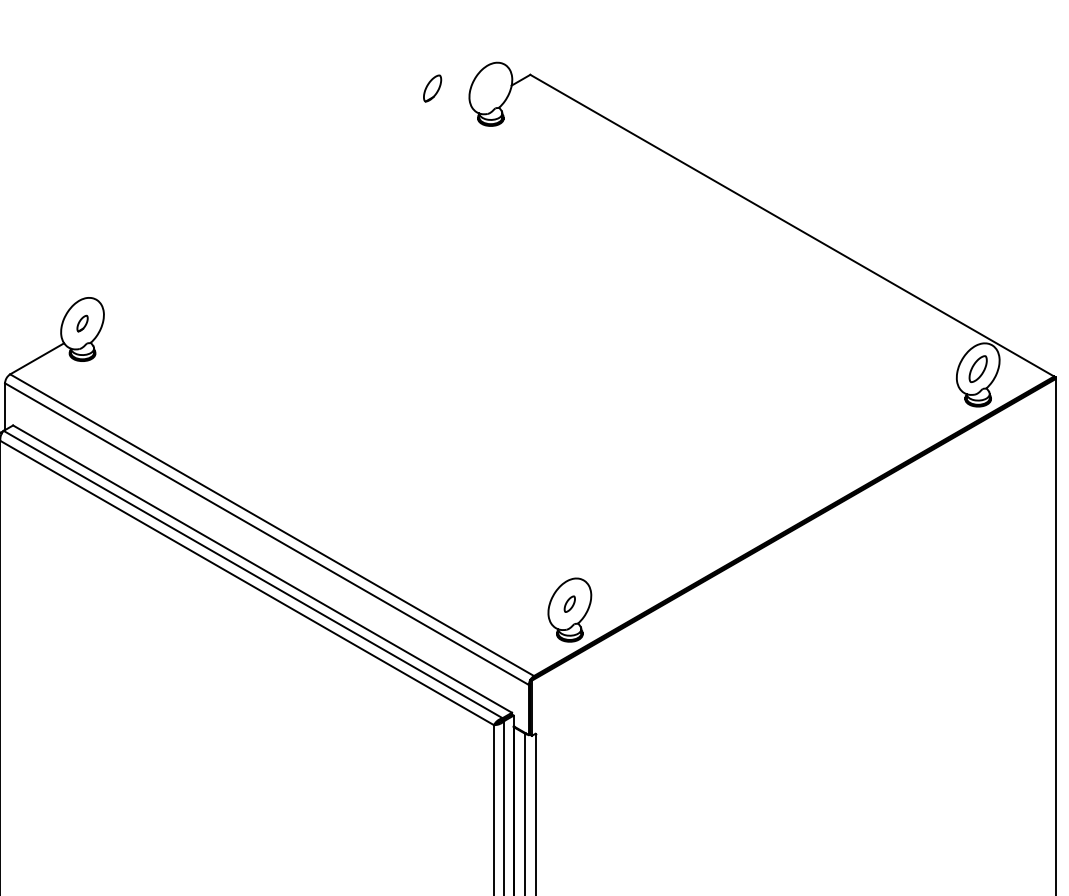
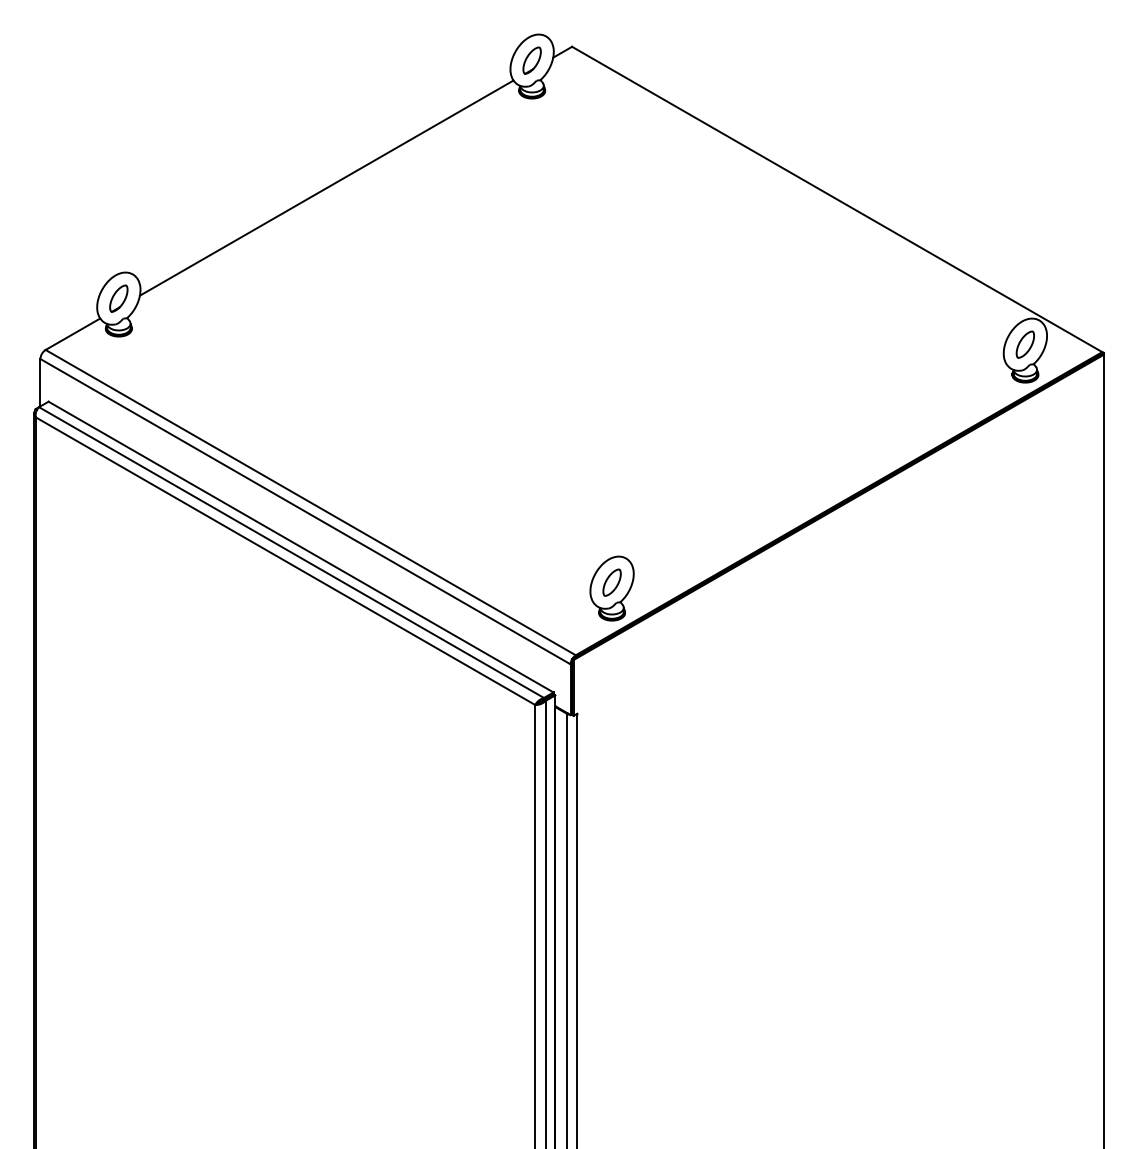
part: (431, 88) -> (531, 60), moved
line: (287, 213) -> (326, 187), added
part: (82, 323) -> (118, 298), size x1.67
part: (569, 604) -> (611, 582), size x1.67

